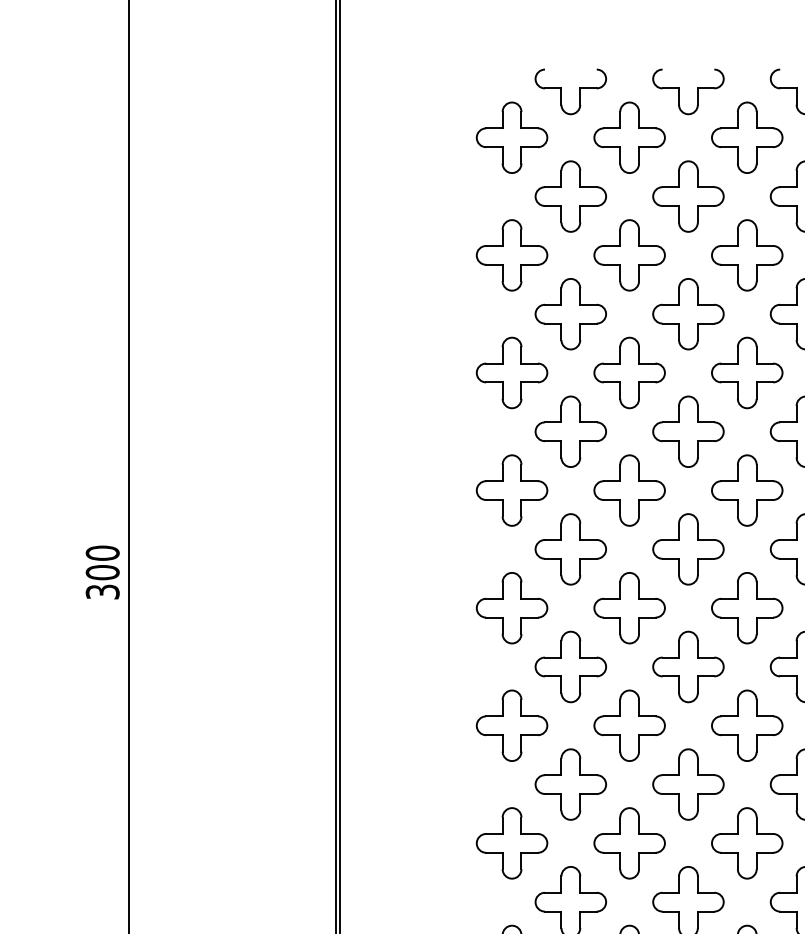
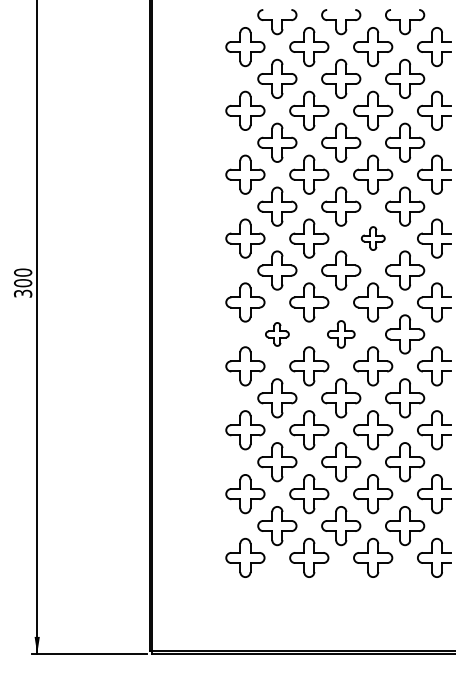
part: (747, 490) -> (373, 238), size x0.6
part: (571, 667) -> (277, 334), size x0.6
part: (688, 667) -> (341, 334), size x0.7

